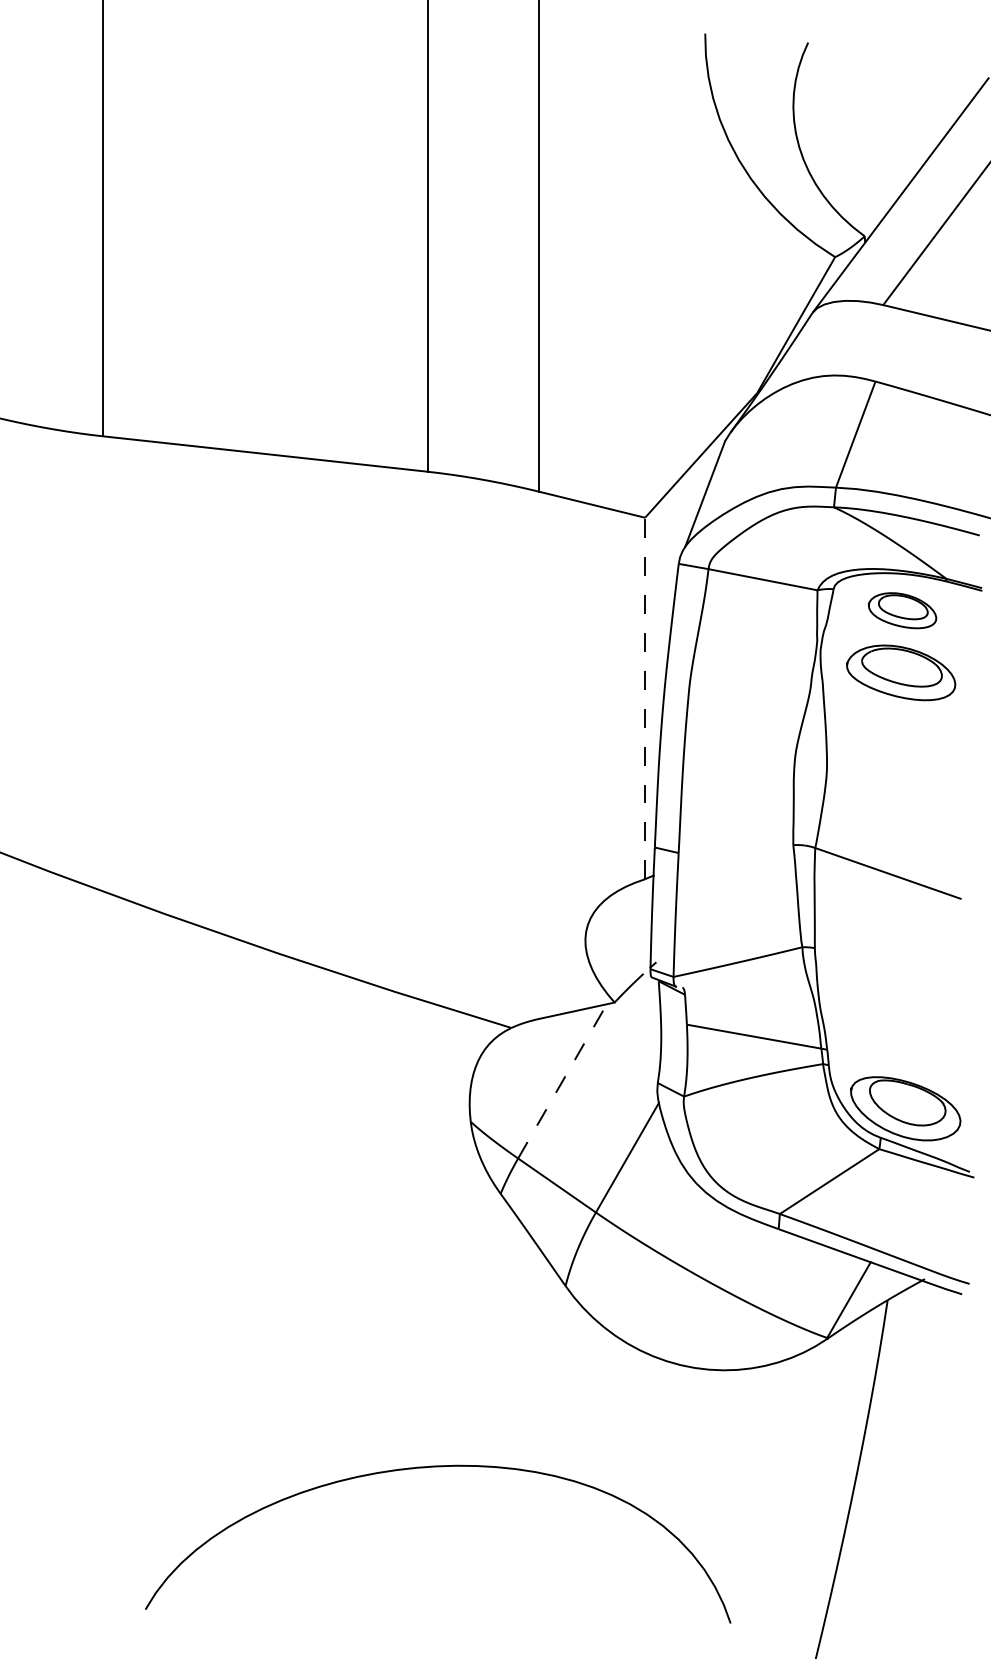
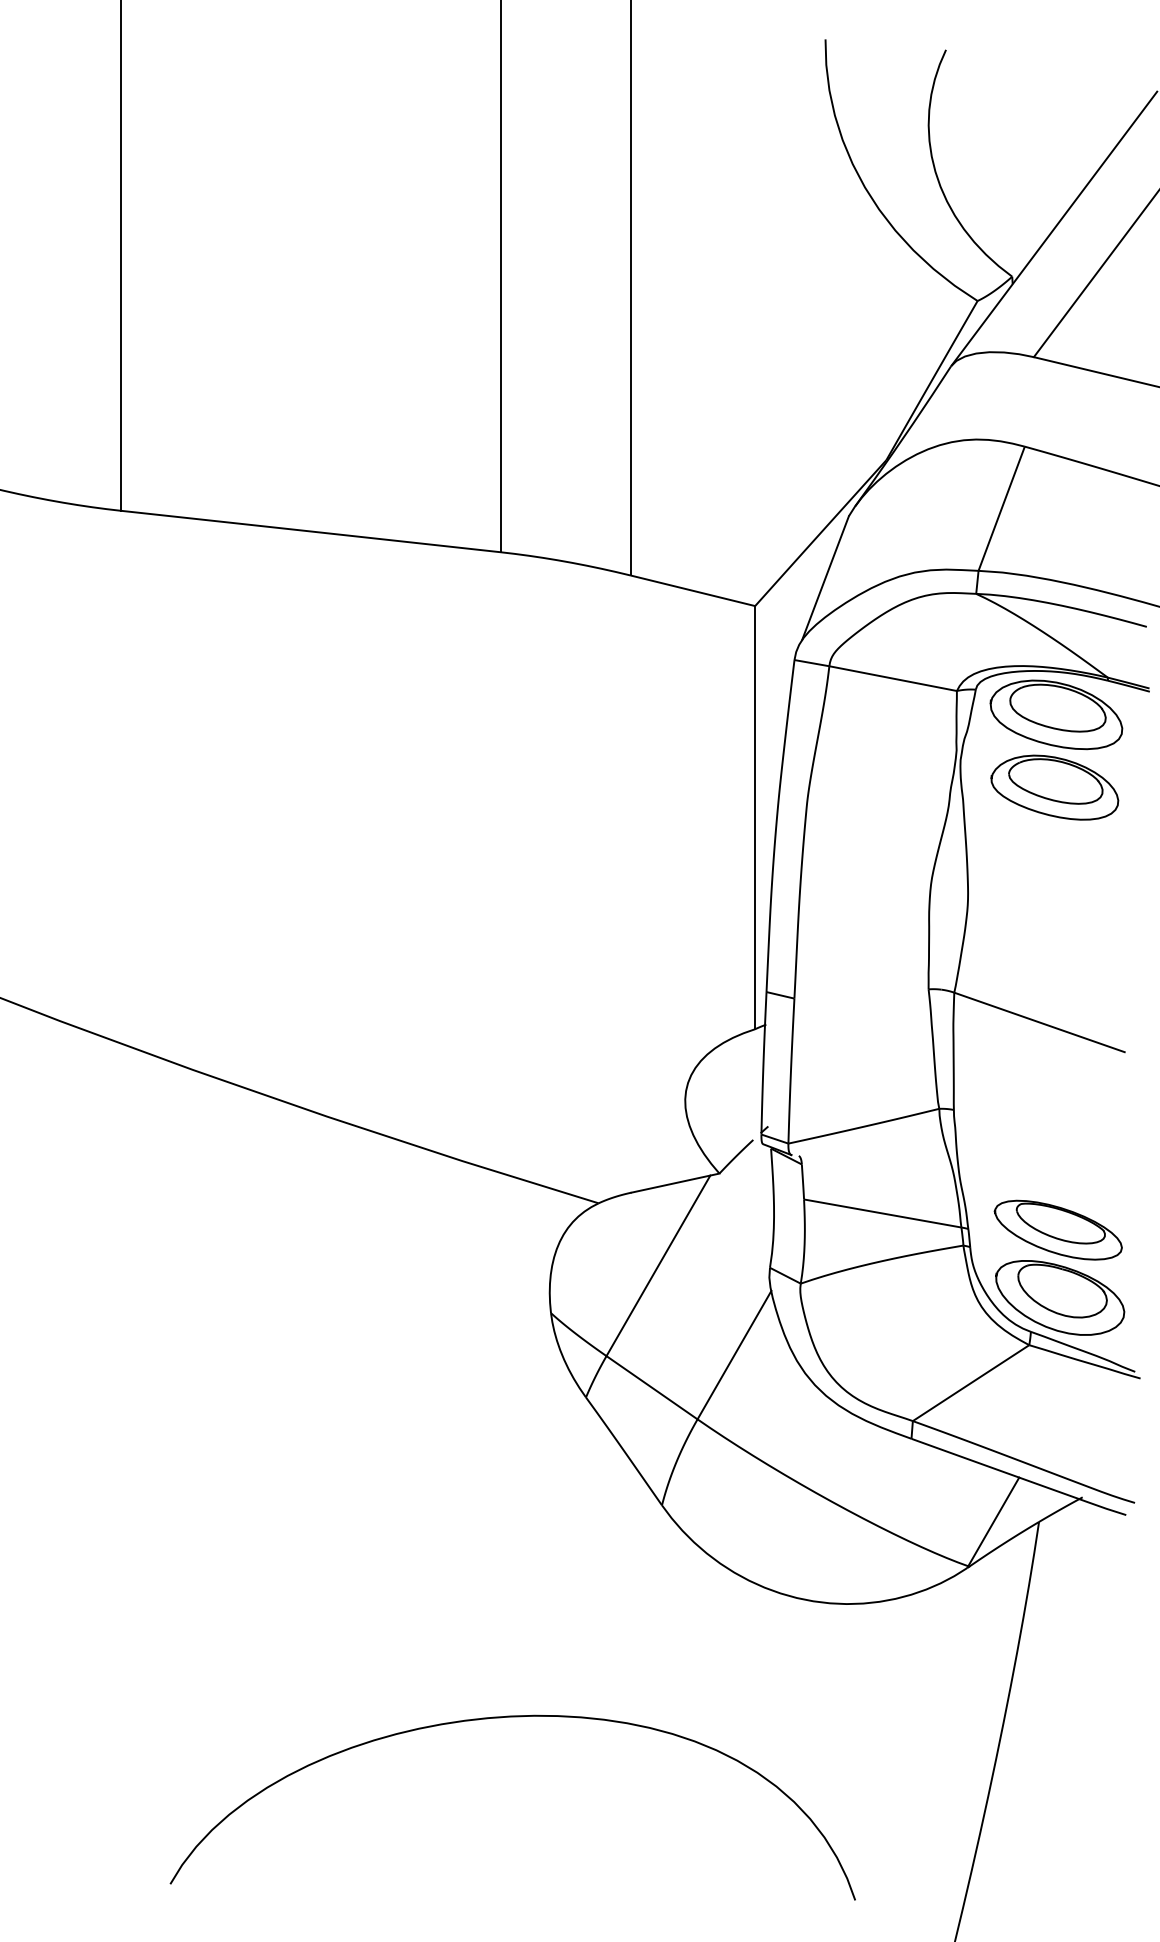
part: (902, 610) -> (1056, 714), size x1.67
line: (645, 698) -> (755, 817), dashed -> solid
part: (903, 1050) -> (1057, 1229), added
line: (562, 1081) -> (658, 1265), dashed -> solid

